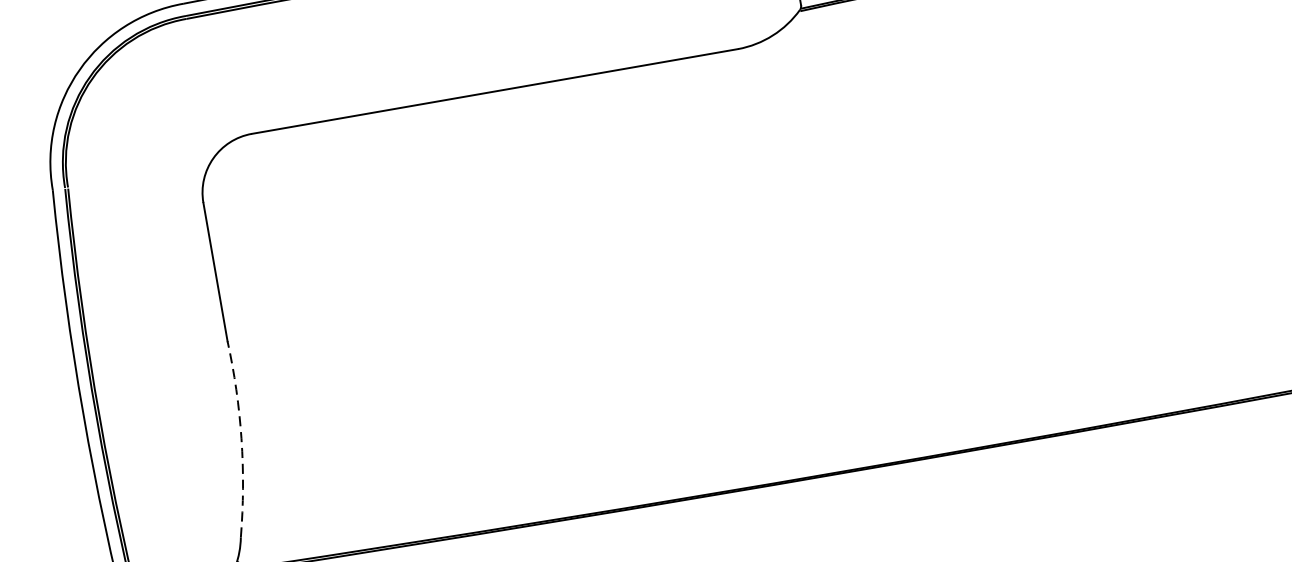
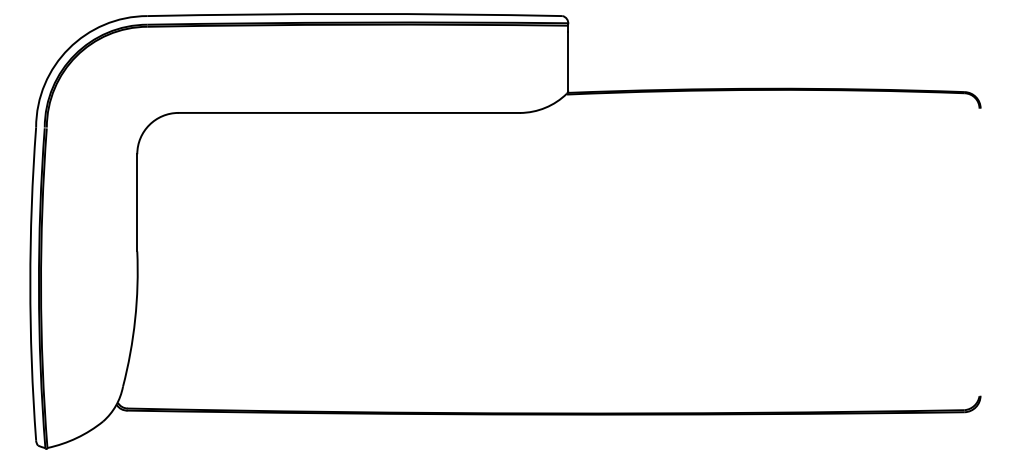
arc: (241, 438) -> (135, 319), dashed -> solid

